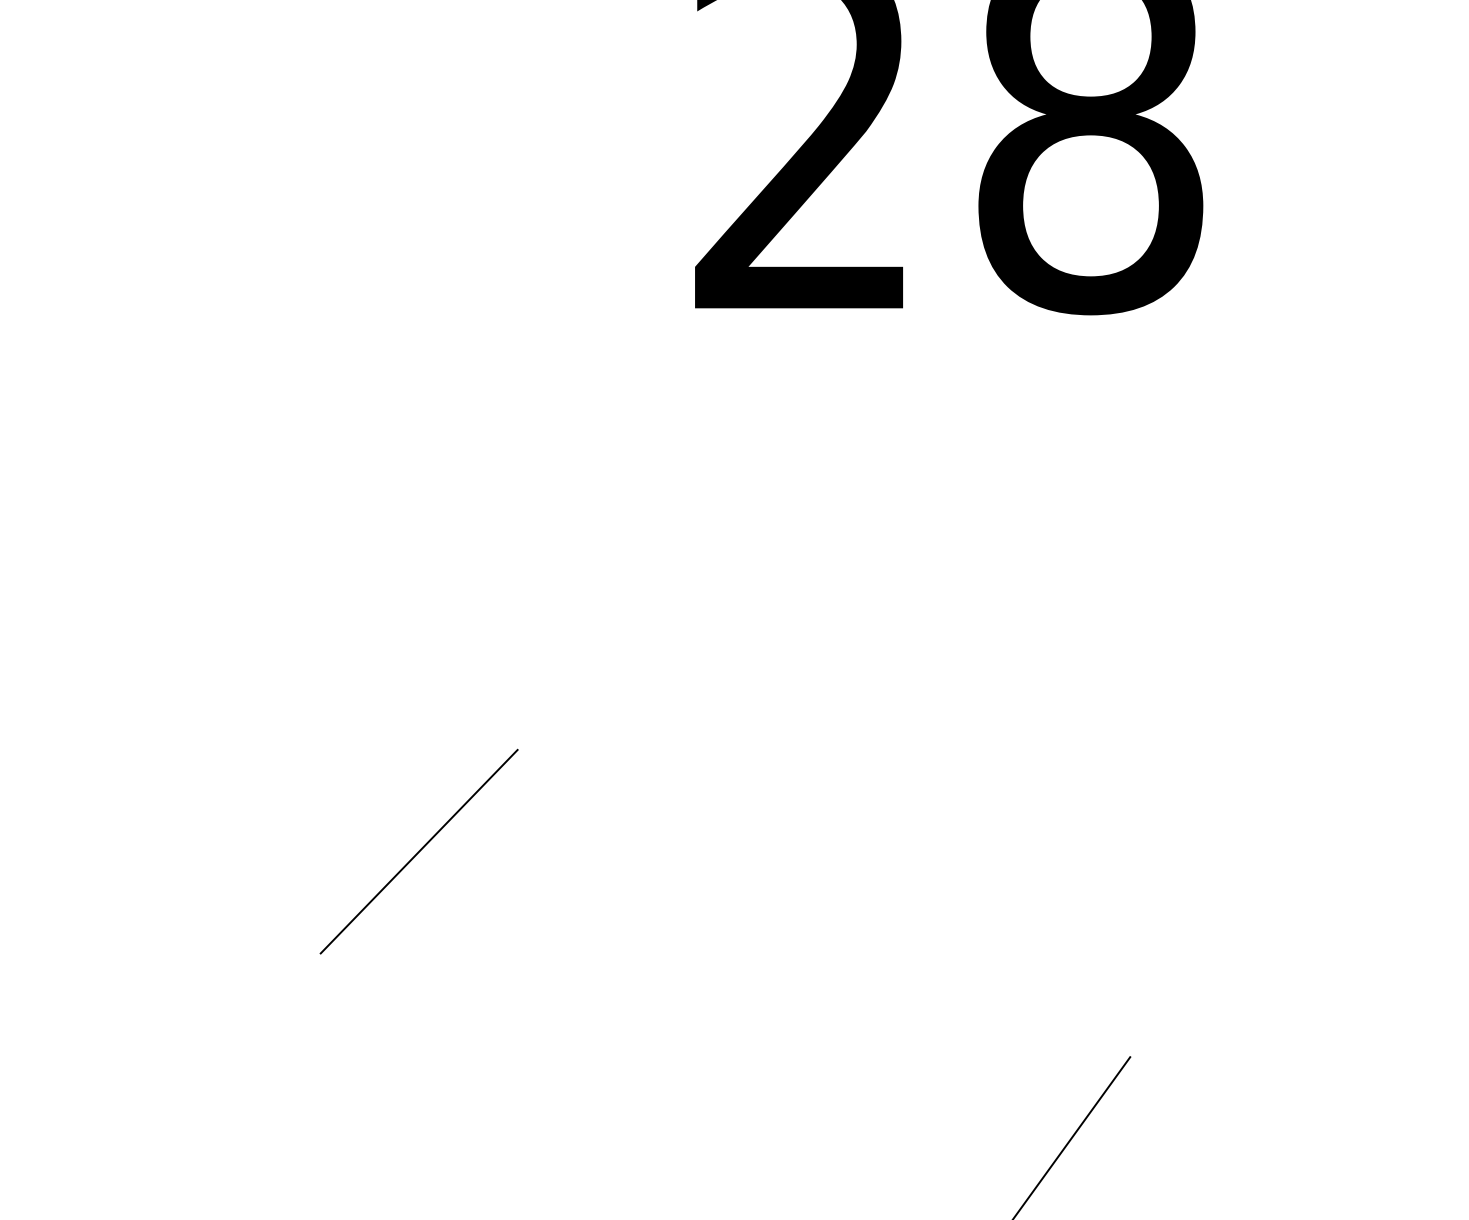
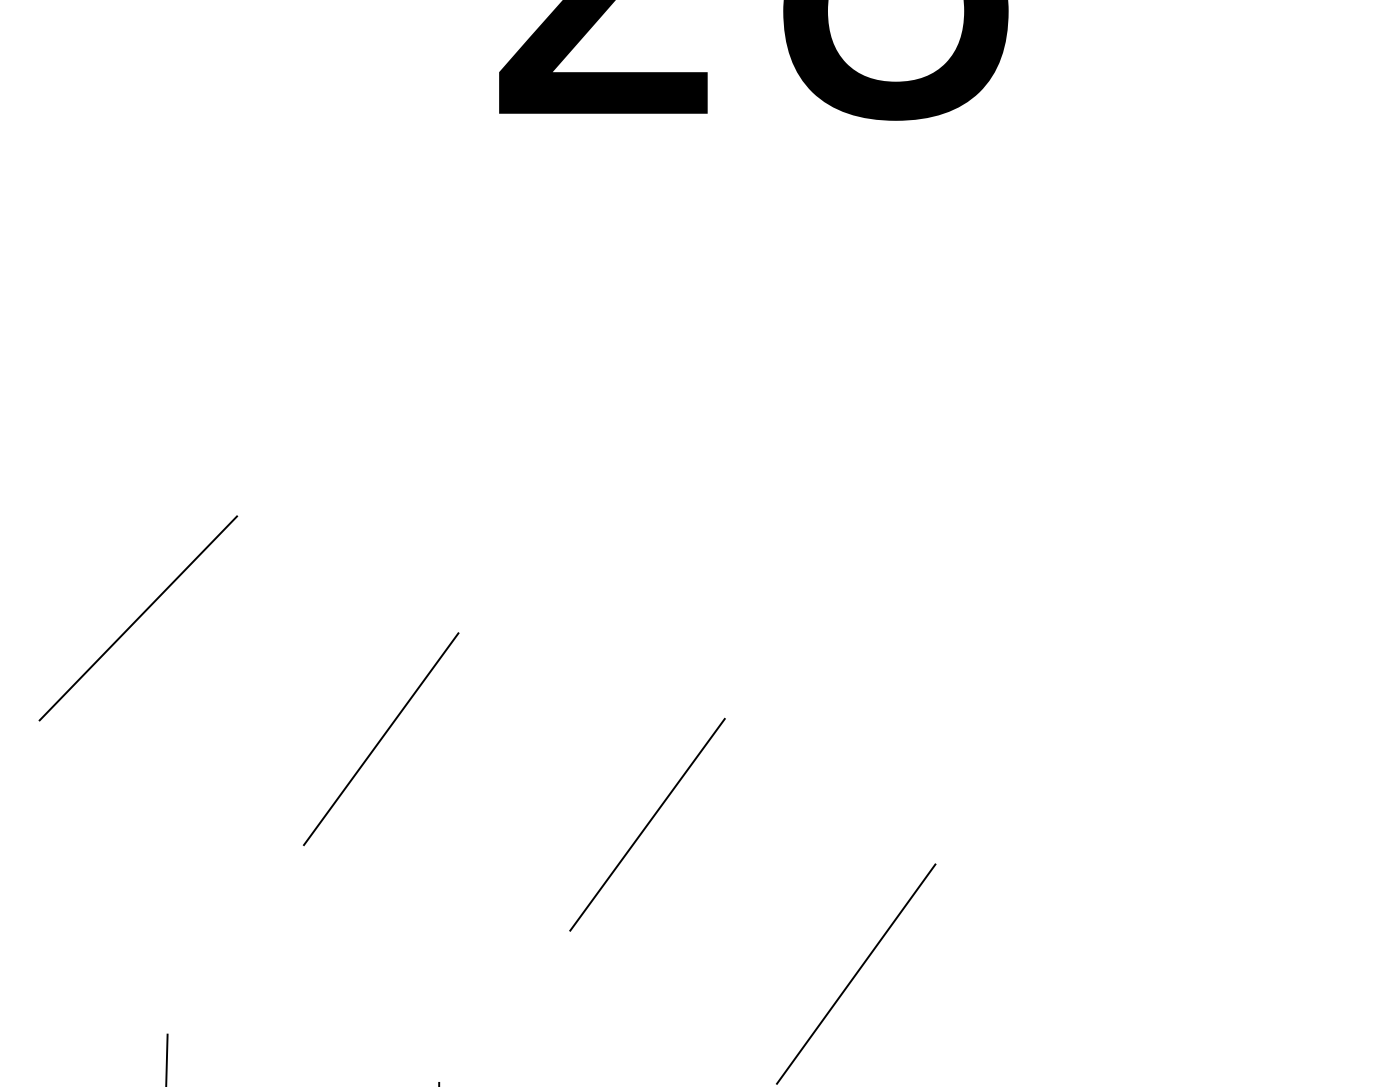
line: (418, 851) -> (137, 618), moved
line: (577, 931) -> (381, 738), added
line: (843, 1017) -> (647, 824), added

